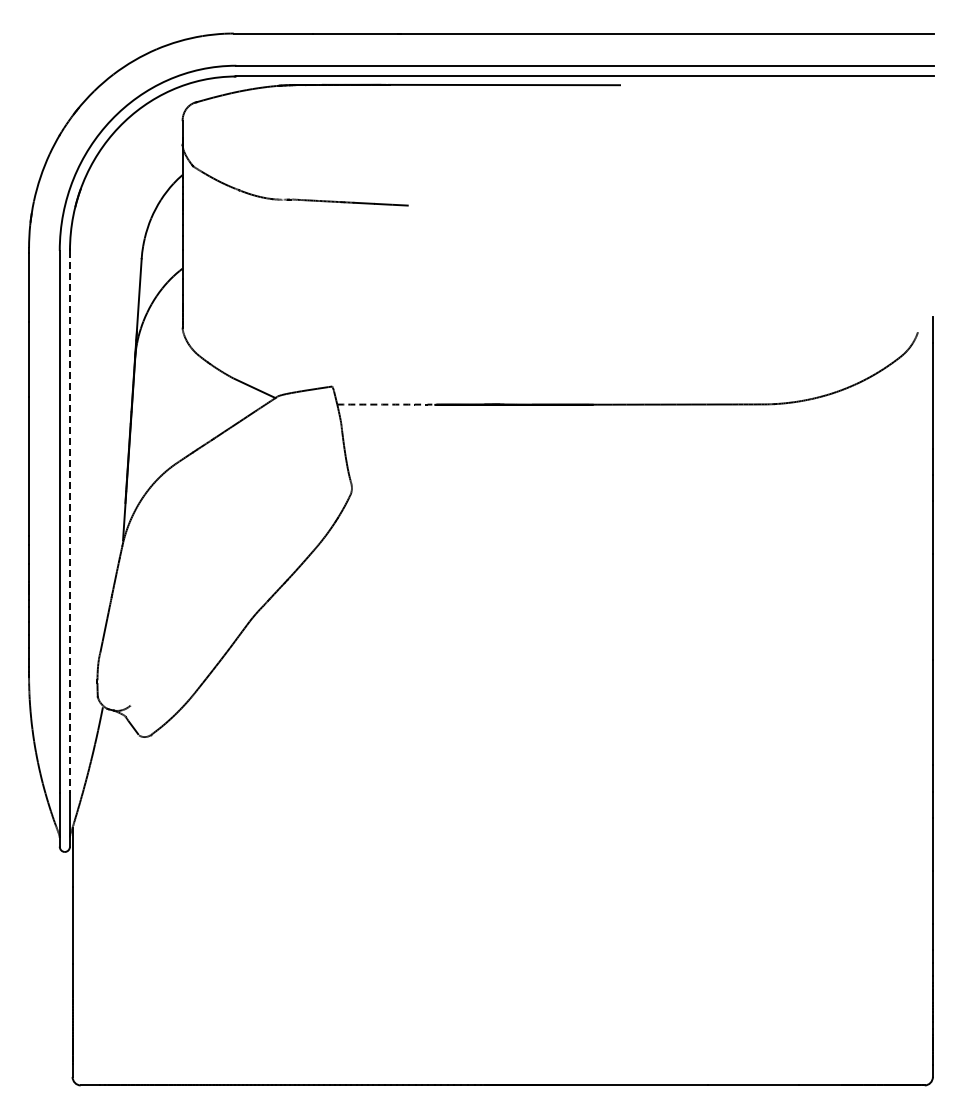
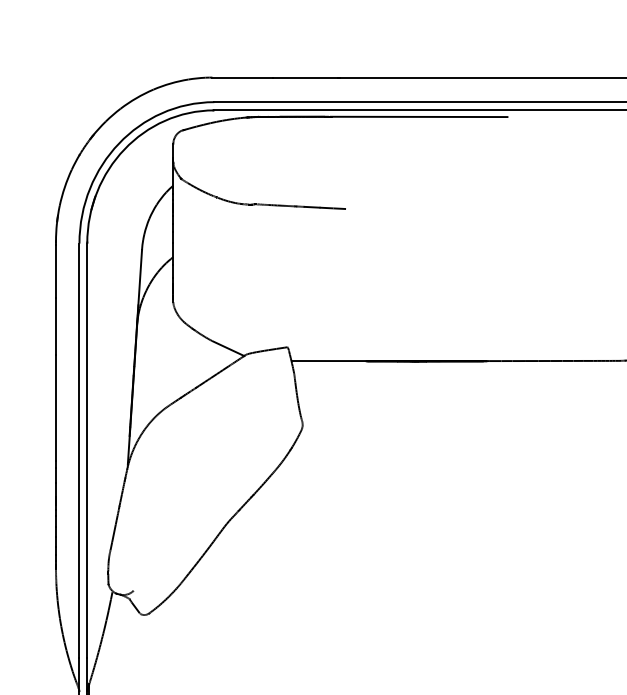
arc: (388, 404) -> (330, 360), dashed -> solid
line: (69, 522) -> (86, 451), dashed -> solid

